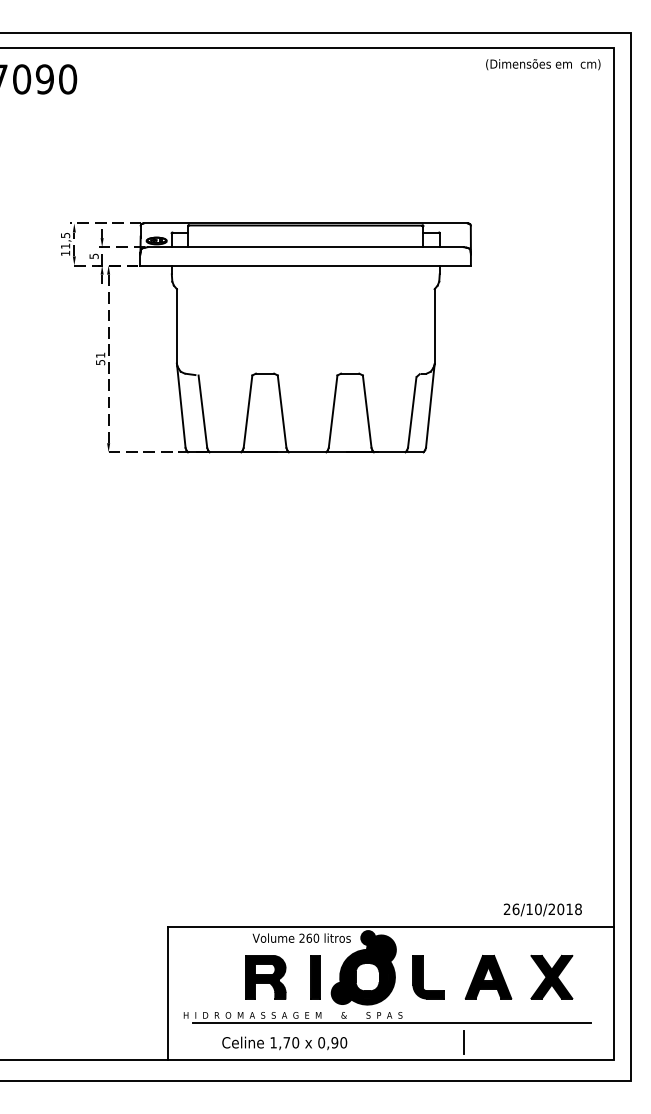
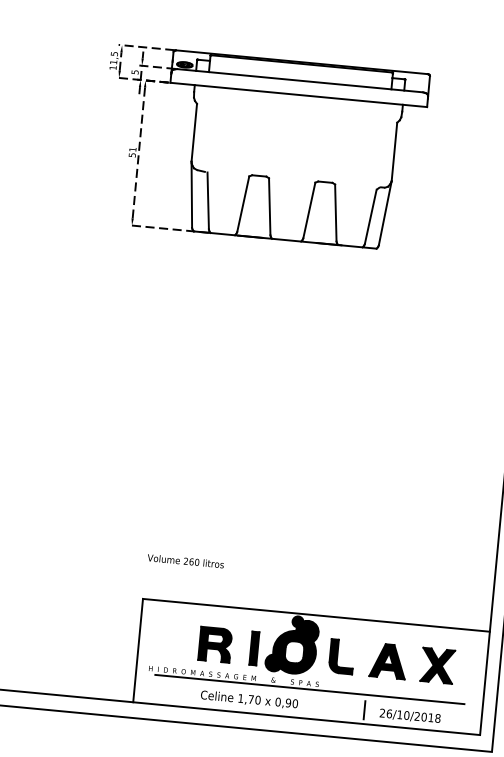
text: (542, 909) -> (409, 715), moved
text: (301, 937) -> (185, 560), moved
text: (284, 1043) -> (249, 699), moved

